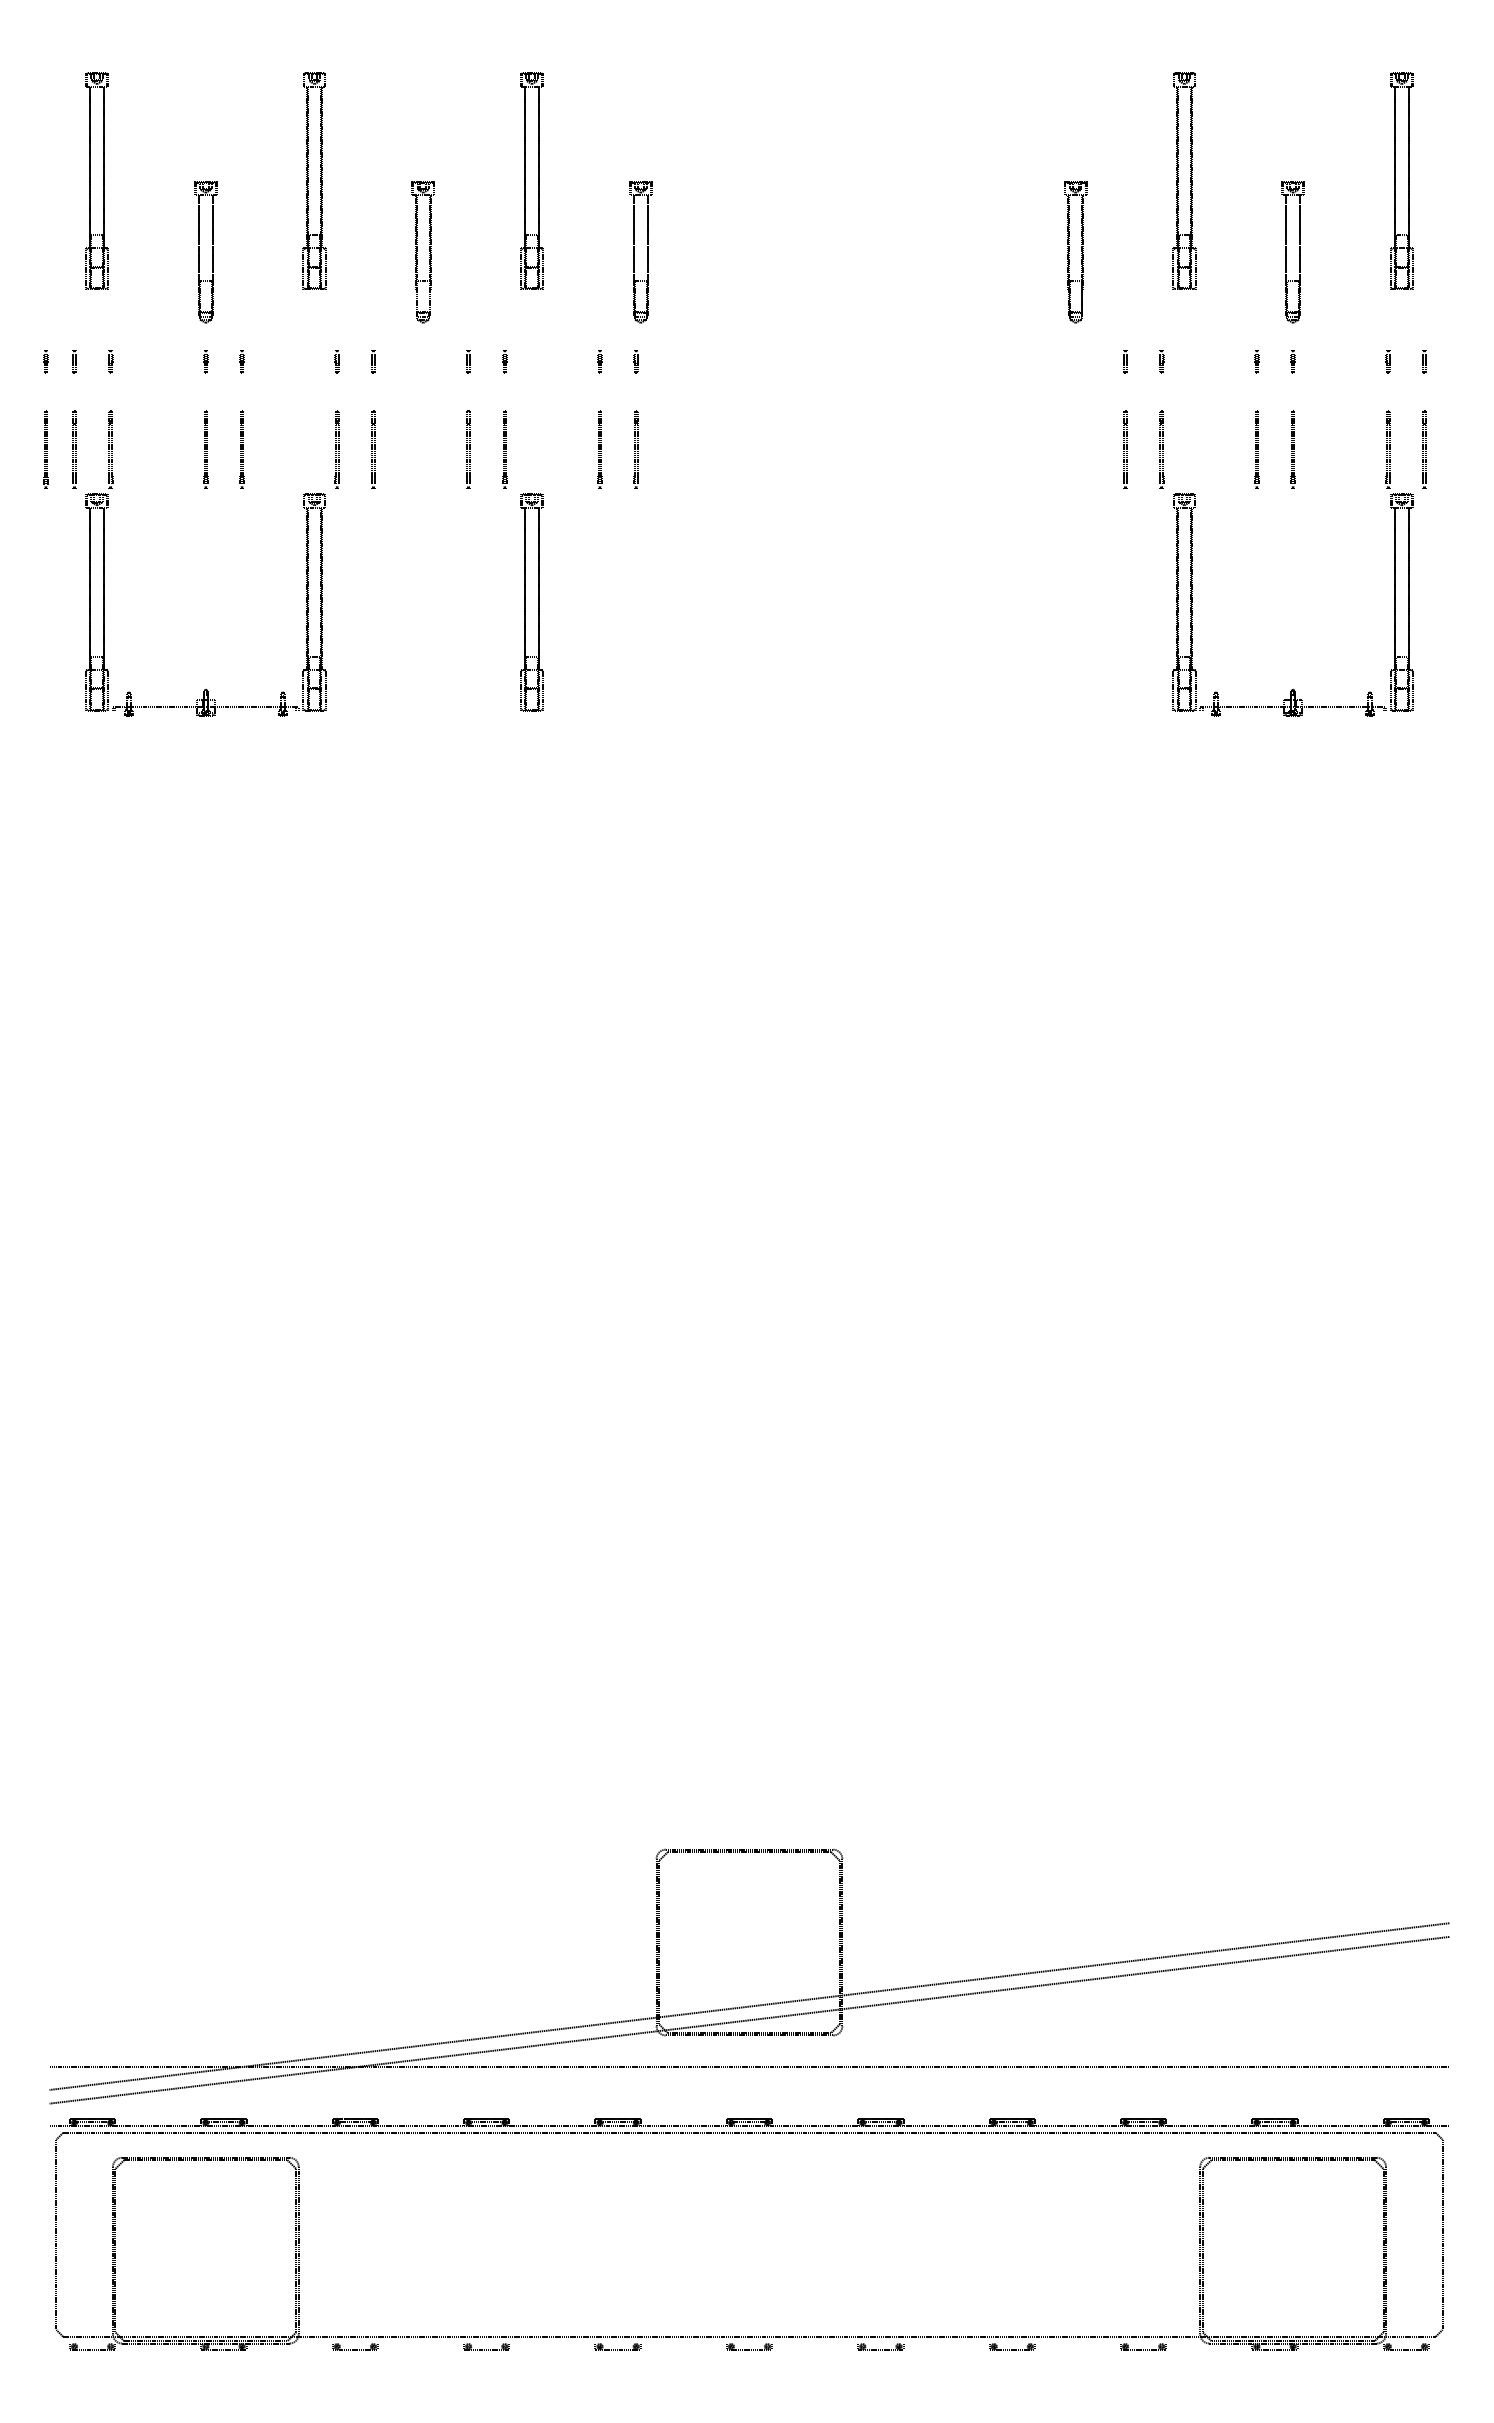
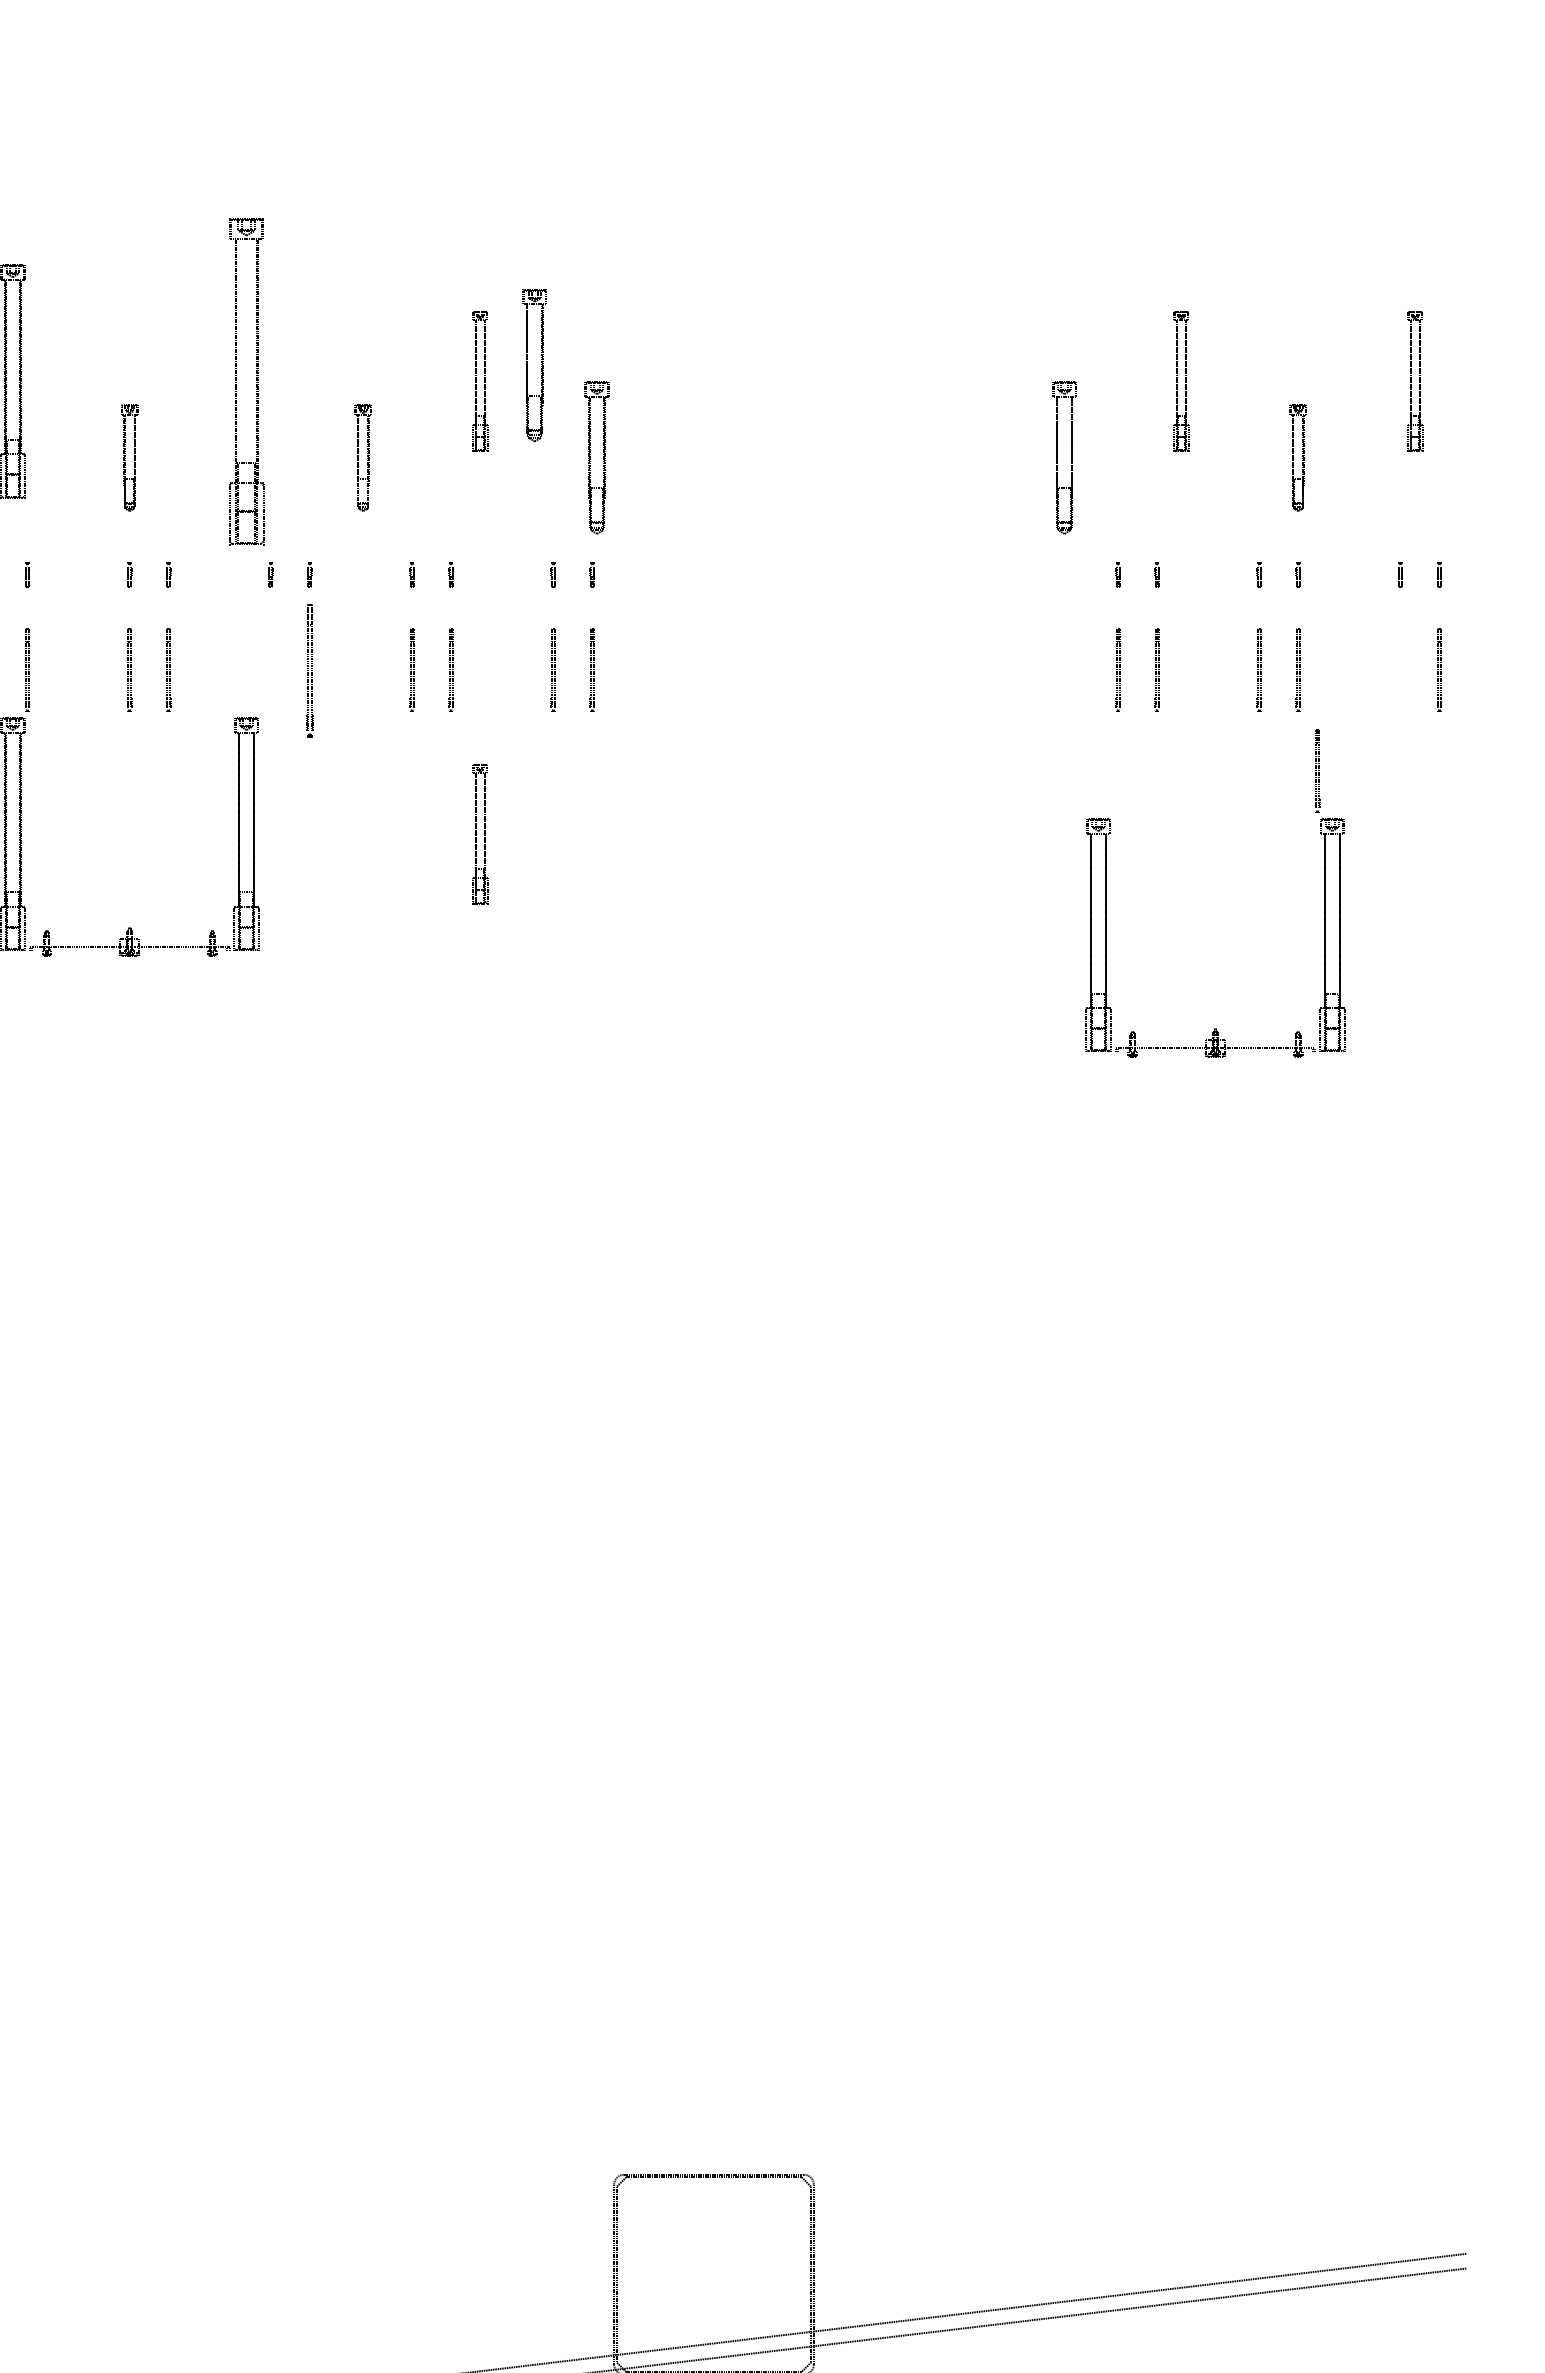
part: (582, 166) -> (534, 365), added
part: (314, 180) -> (246, 380), size x1.4
part: (531, 180) -> (479, 380), size x0.6
part: (1184, 180) -> (1181, 380), size x0.6
part: (1401, 180) -> (1414, 380), size x0.6
part: (205, 252) -> (129, 458), size x0.7
part: (422, 252) -> (362, 458), size x0.7
part: (1292, 252) -> (1297, 458), size x0.7
part: (336, 449) -> (270, 669), removed
part: (373, 449) -> (309, 669), size x1.6
part: (1192, 563) -> (1107, 893), moved
part: (531, 602) -> (479, 834), size x0.6

